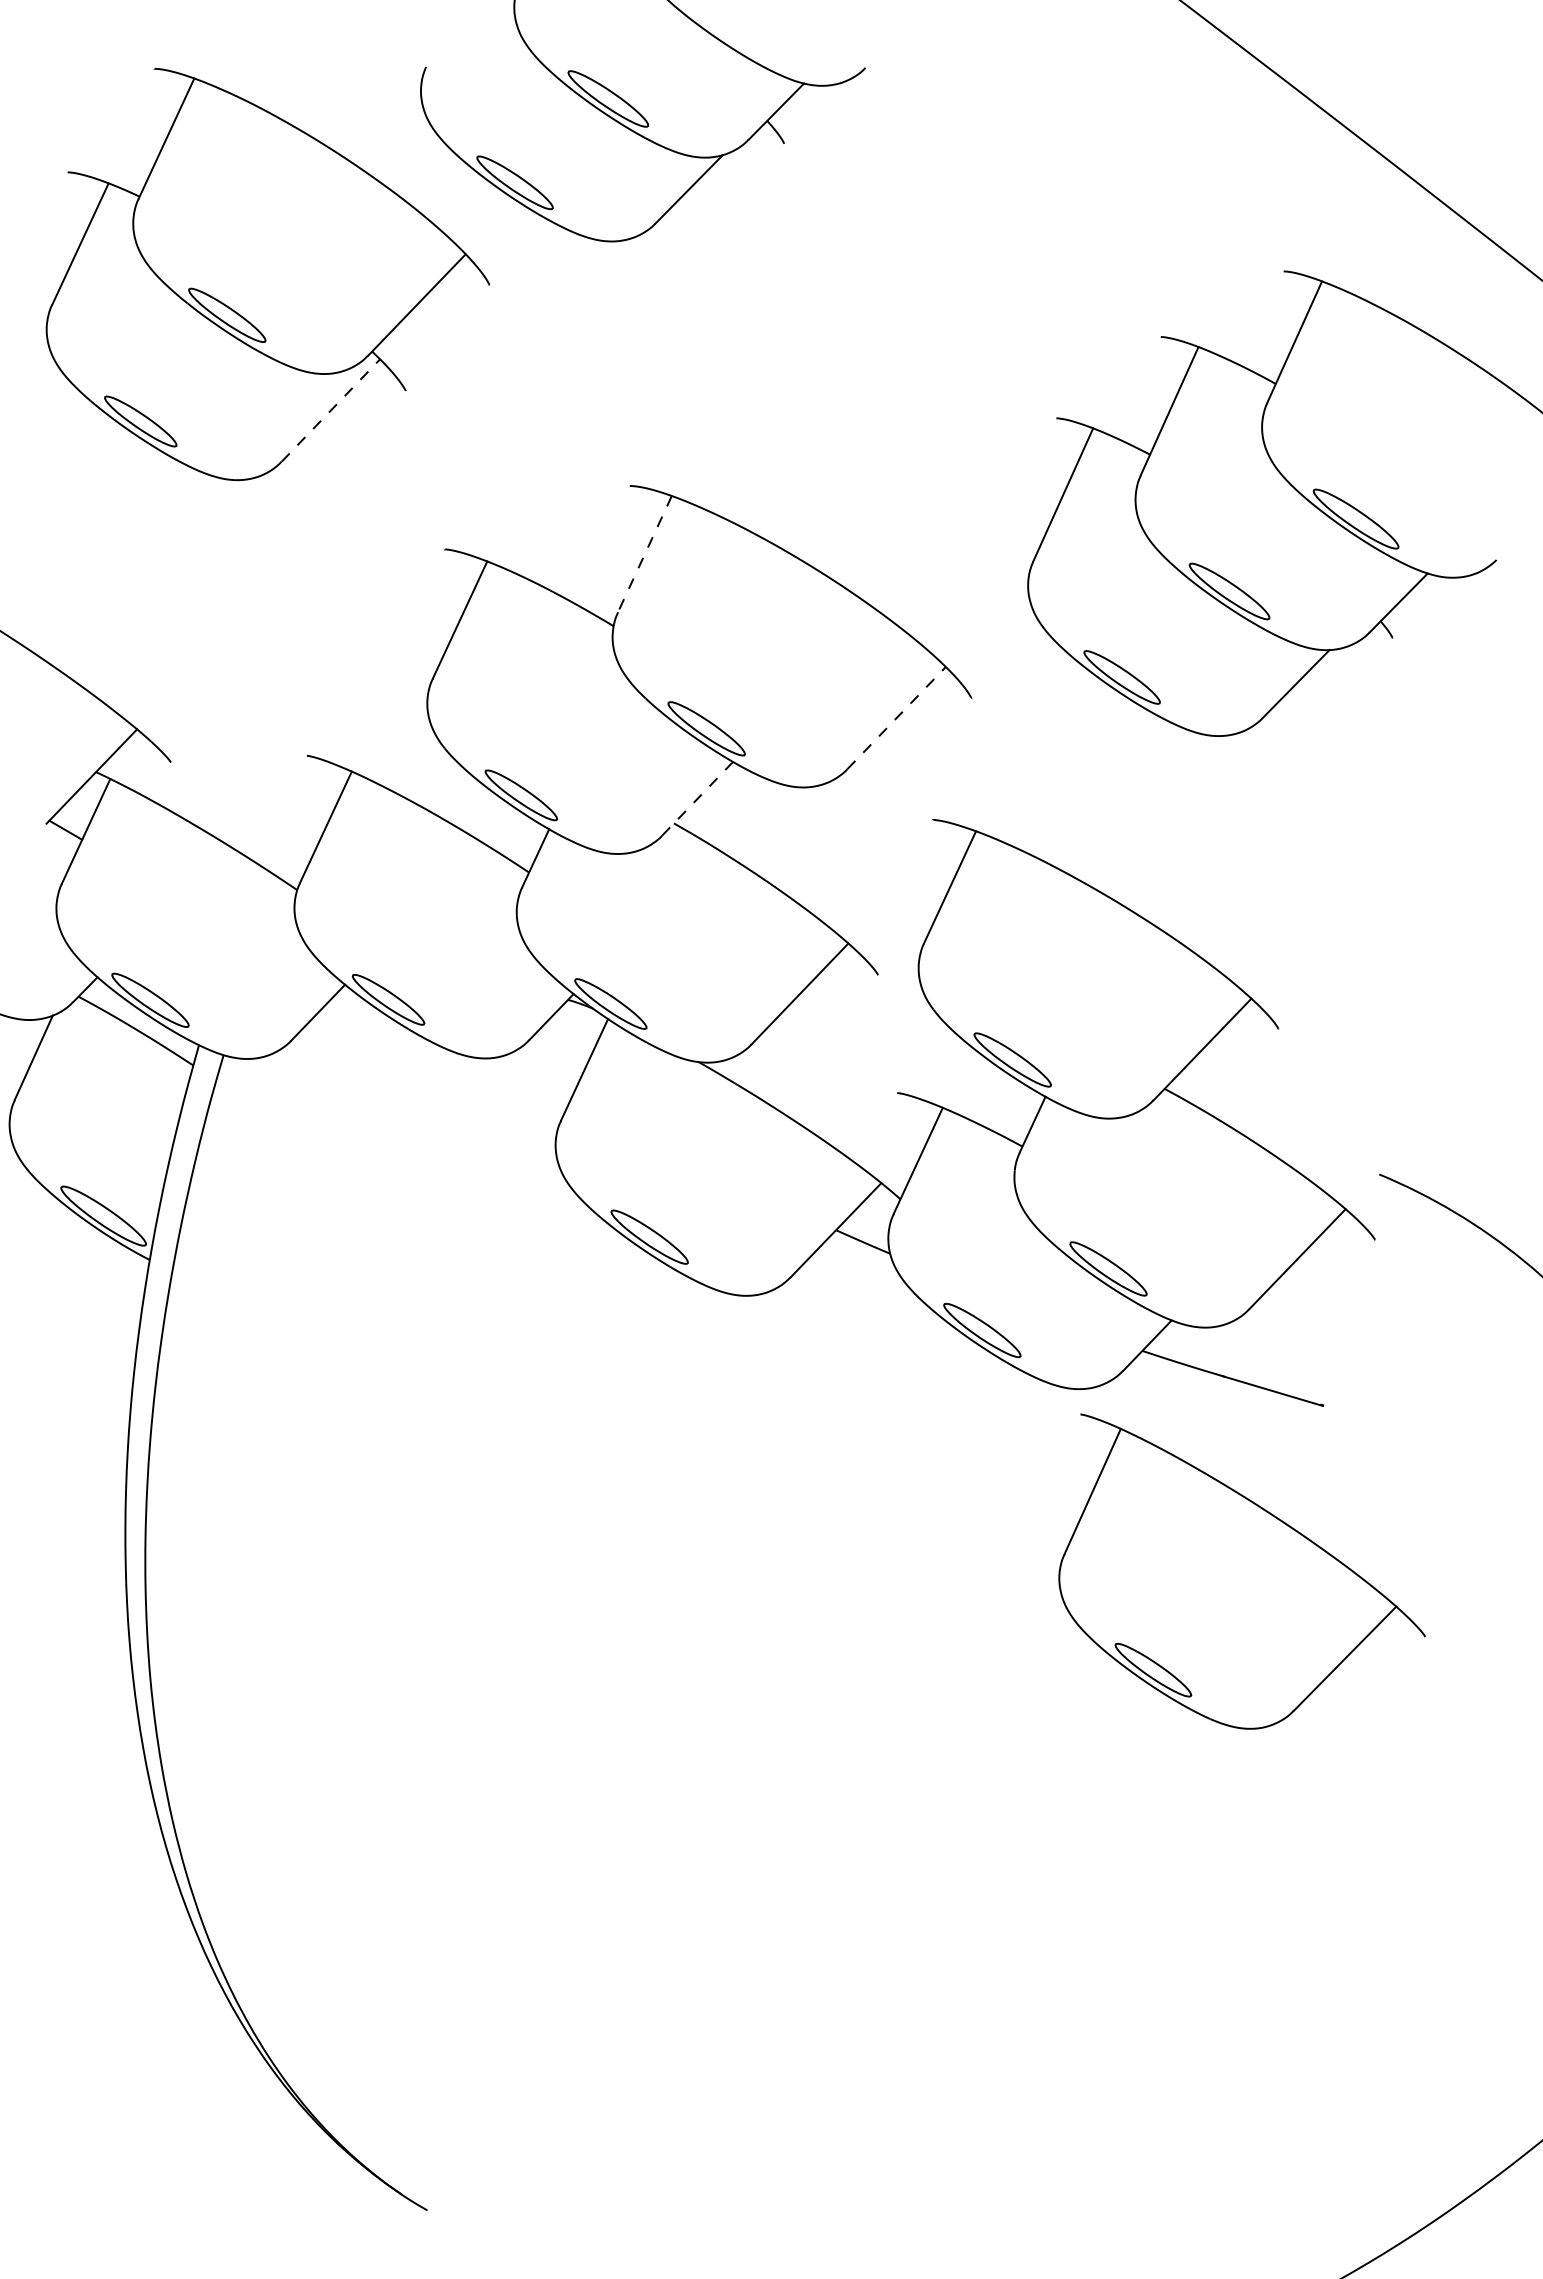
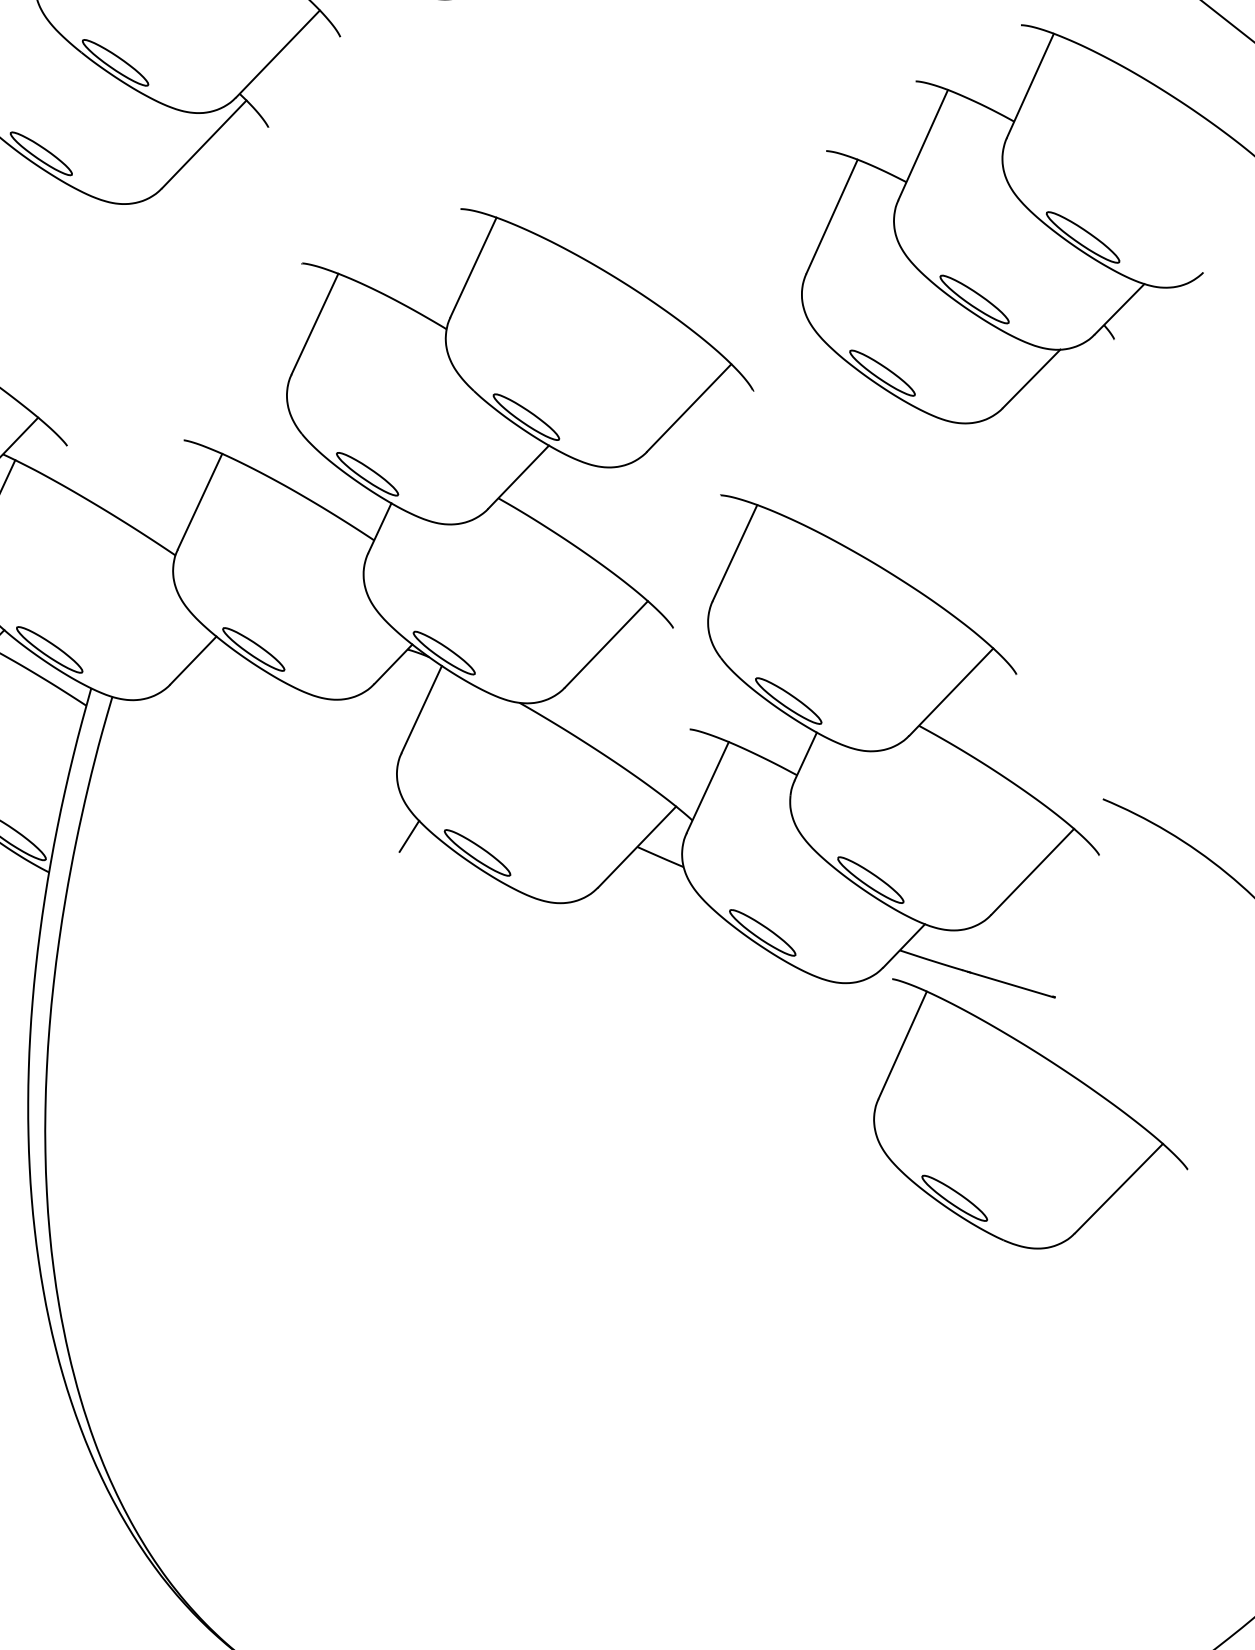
line: (331, 410) -> (204, 144), dashed -> solid
line: (644, 554) -> (473, 267), dashed -> solid
line: (896, 718) -> (689, 408), dashed -> solid
line: (698, 798) -> (519, 476), dashed -> solid
line: (569, 1217) -> (408, 836), added
part: (1241, 1571) -> (1030, 1113), moved

